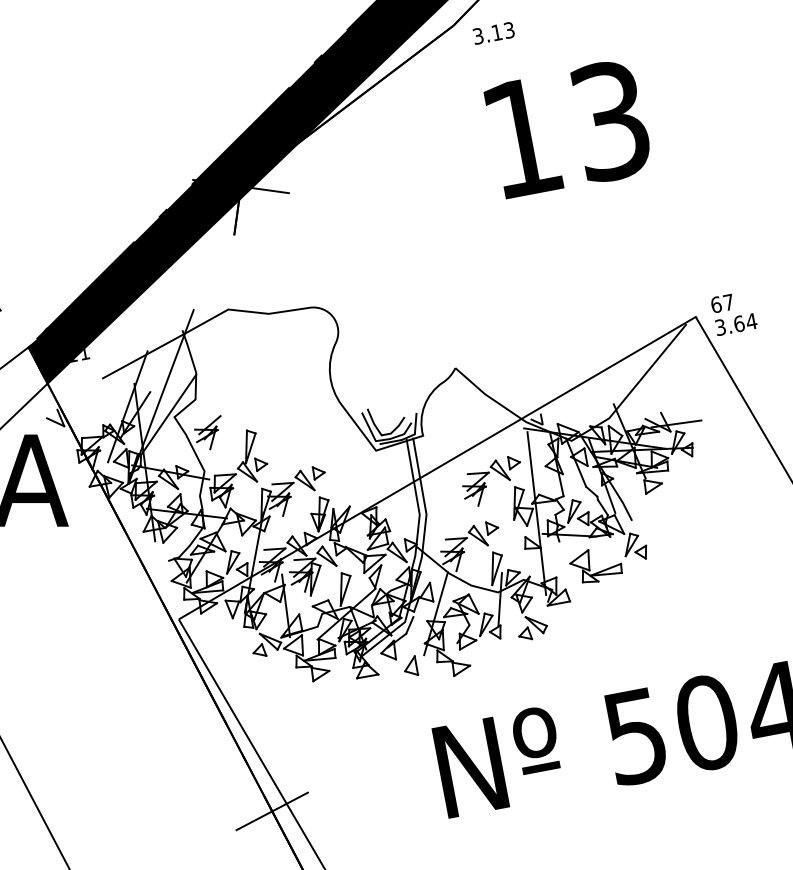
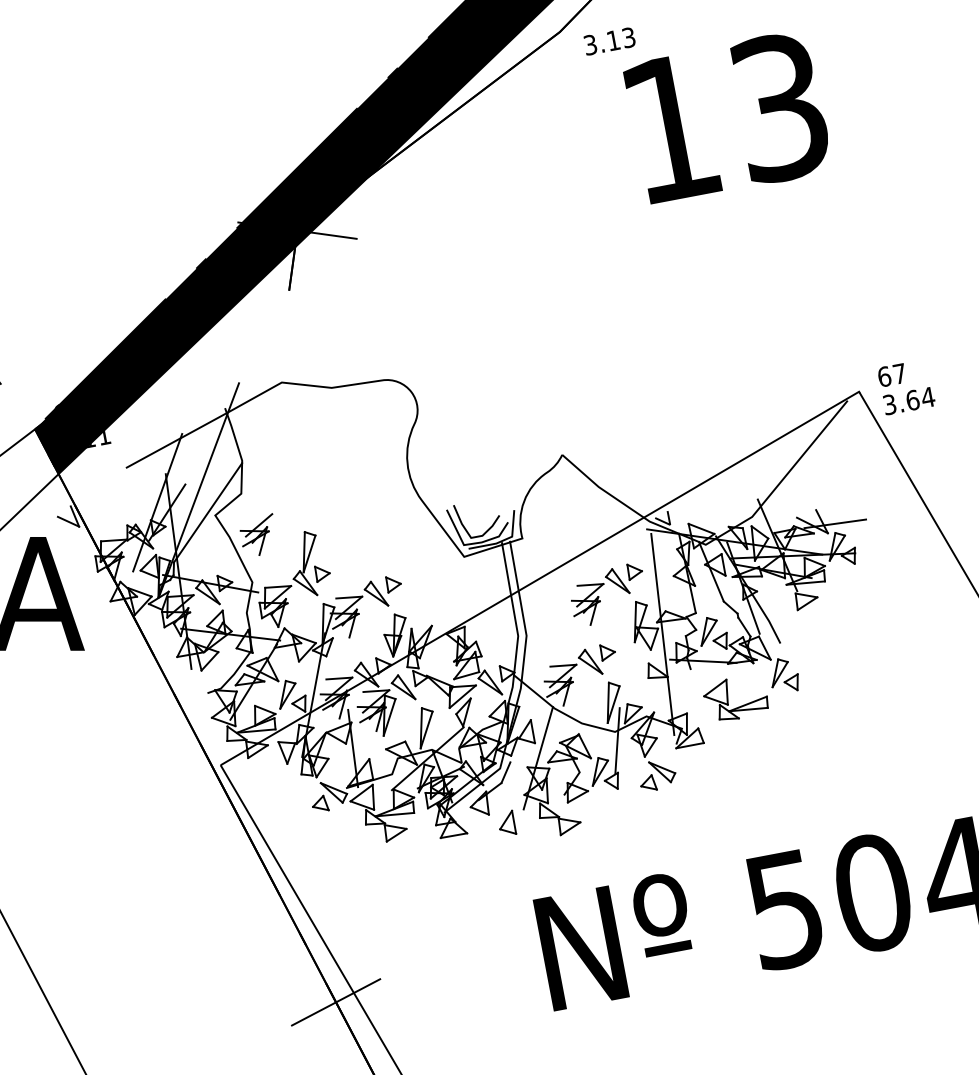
text: (566, 130) -> (725, 119), moved

